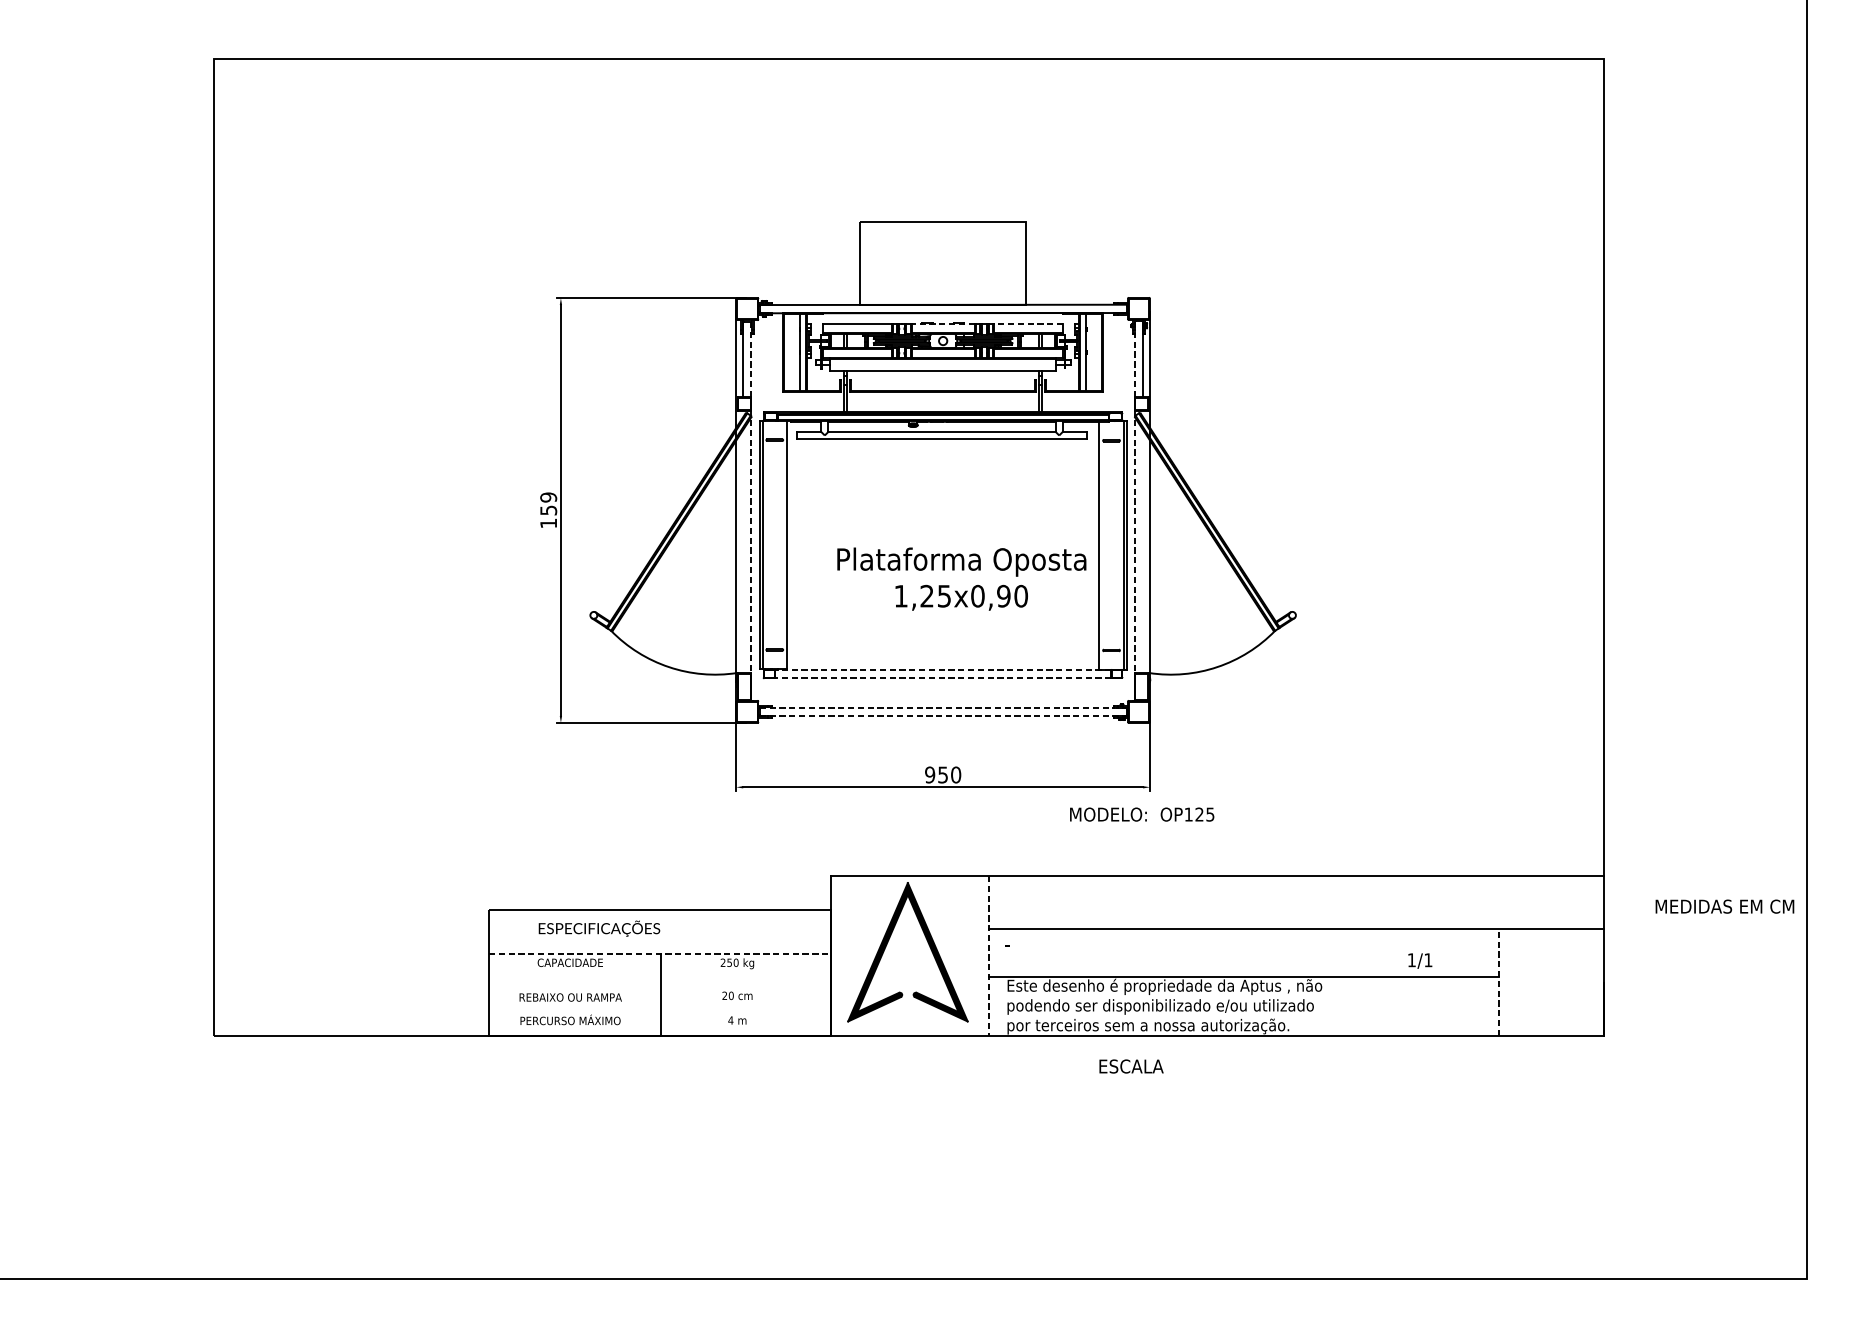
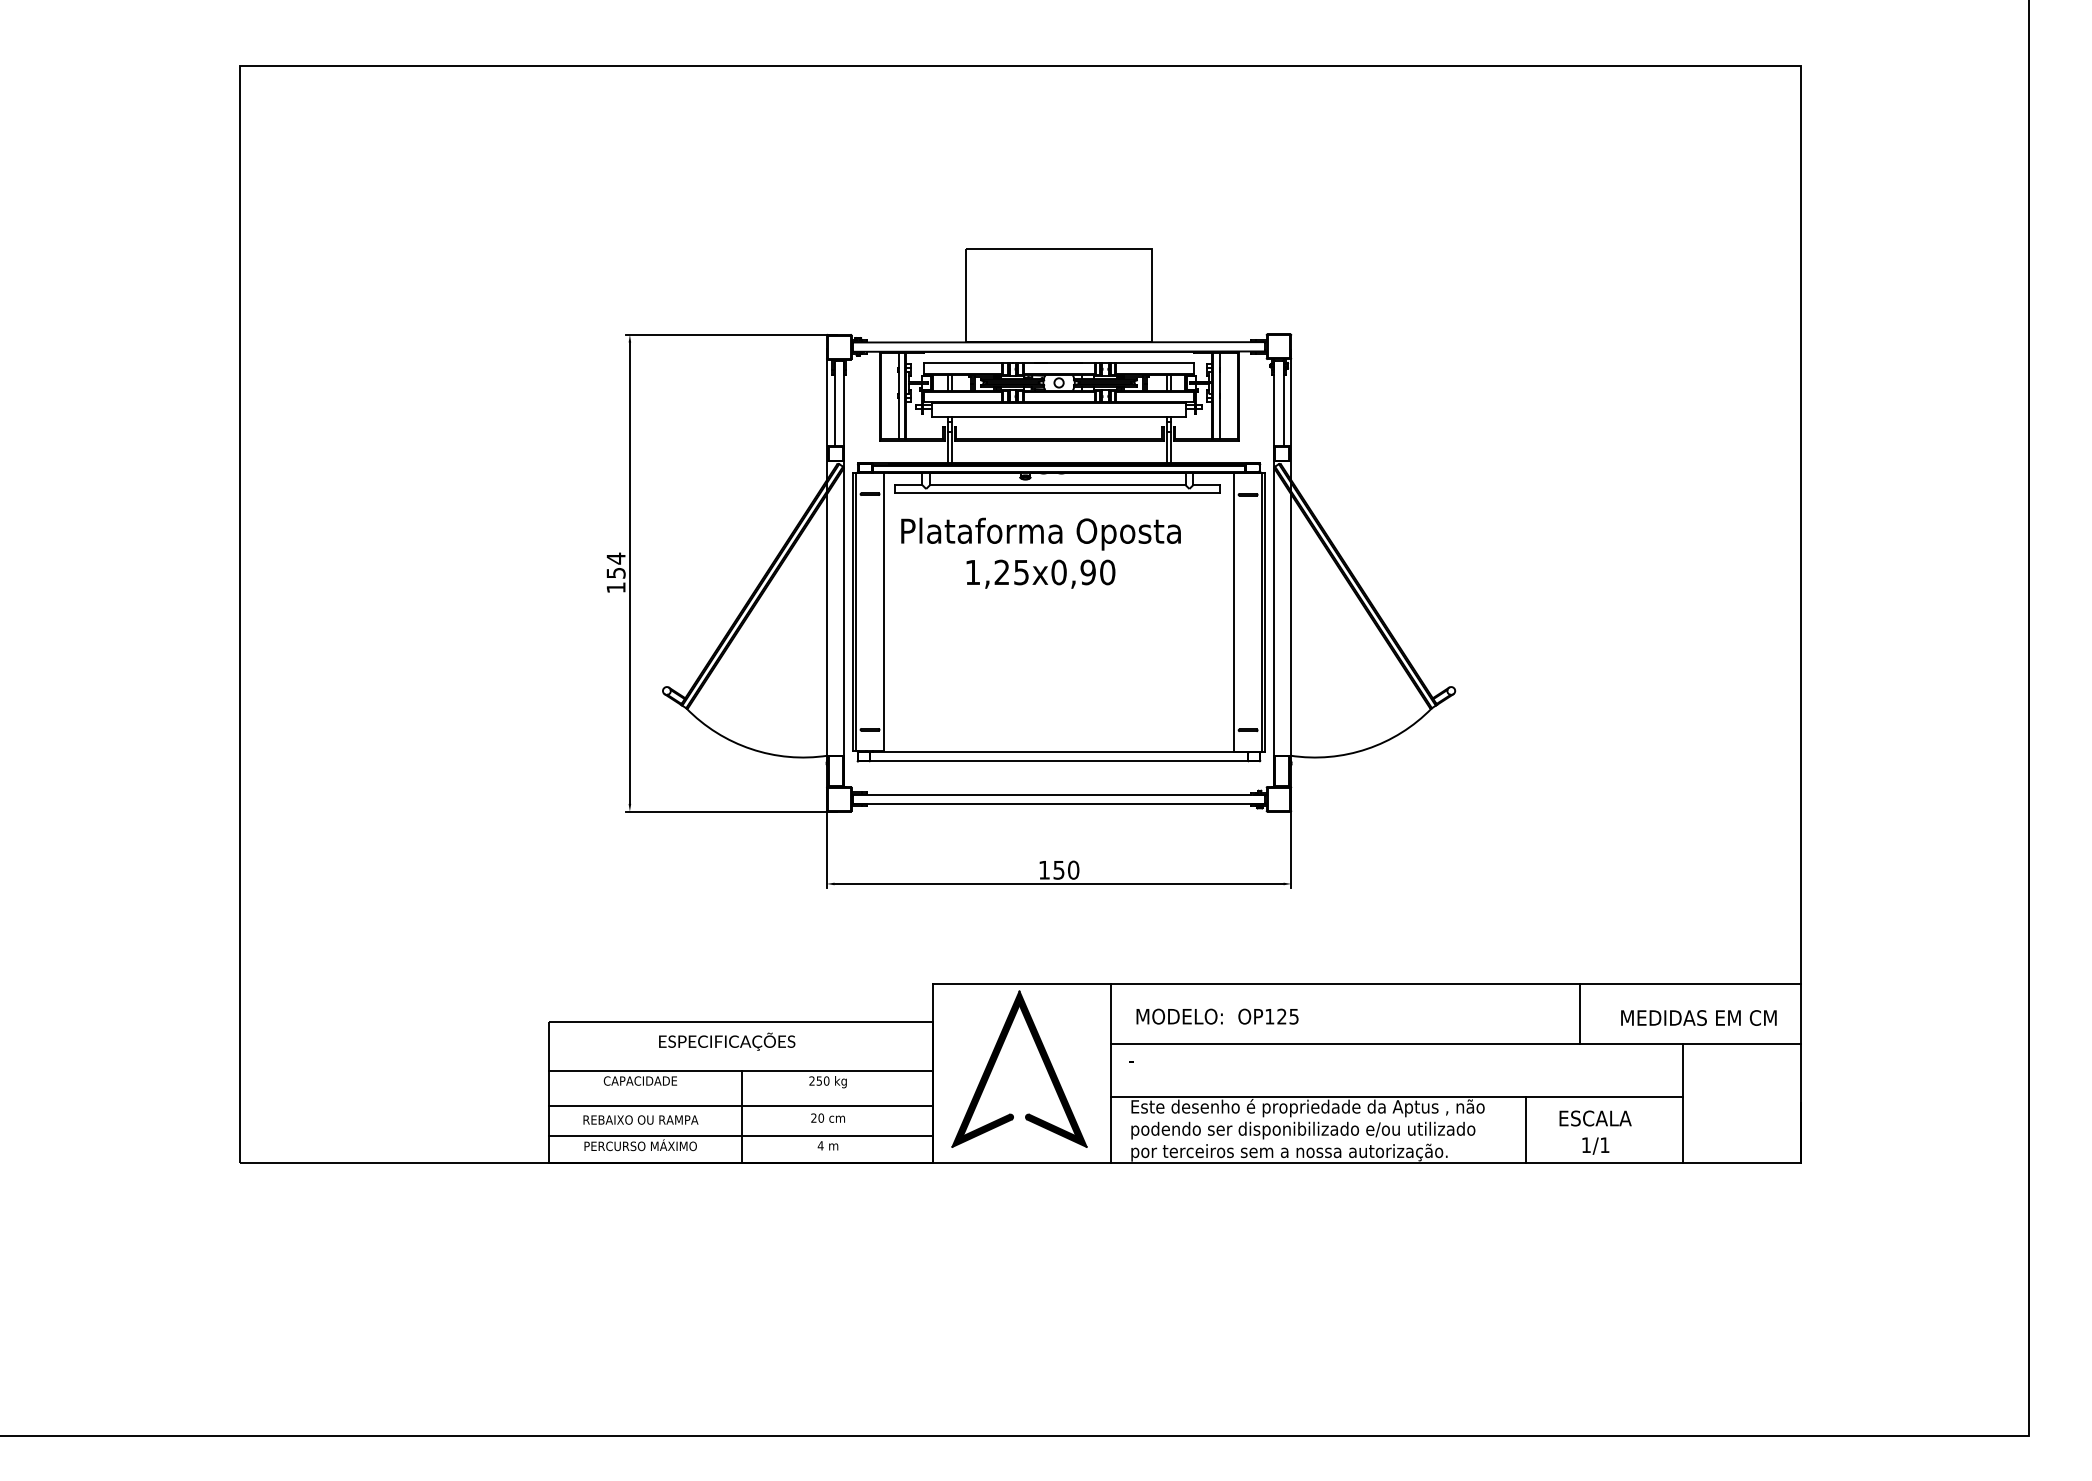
line: (943, 323) -> (1059, 363), dashed -> solid
line: (1029, 323) -> (1155, 363), dashed -> solid
text: (548, 497) -> (615, 558), 159 -> 154
line: (751, 510) -> (843, 573), dashed -> solid
line: (1135, 510) -> (1274, 573), dashed -> solid
text: (961, 578) -> (1040, 552), moved
line: (943, 670) -> (1059, 752), dashed -> solid
line: (943, 678) -> (1059, 761), dashed -> solid
line: (943, 707) -> (1059, 794), dashed -> solid
line: (943, 715) -> (1059, 803), dashed -> solid
text: (930, 774) -> (1044, 869), 950 -> 150
text: (1142, 814) -> (1217, 1016), moved
line: (1407, 902) -> (1580, 1013), added
text: (1724, 906) -> (1698, 1017), moved
text: (599, 928) -> (727, 1041), moved
line: (659, 954) -> (740, 1071), dashed -> solid
line: (989, 956) -> (1111, 1073), dashed -> solid
text: (1419, 960) -> (1595, 1145), moved
line: (1498, 982) -> (1682, 1103), dashed -> solid
line: (659, 984) -> (740, 1105), added
line: (1358, 1005) -> (1525, 1129), added
line: (659, 1011) -> (740, 1135), added
text: (1131, 1066) -> (1595, 1118), moved

